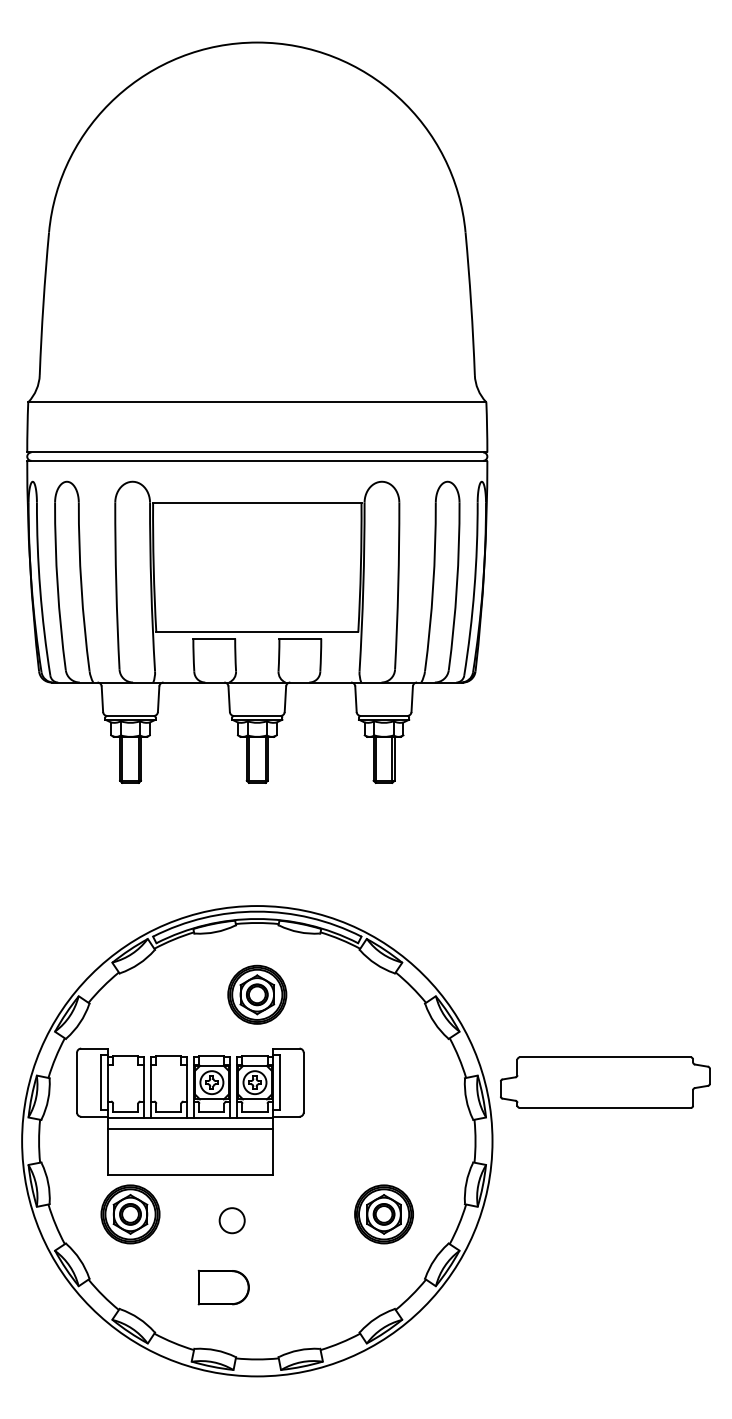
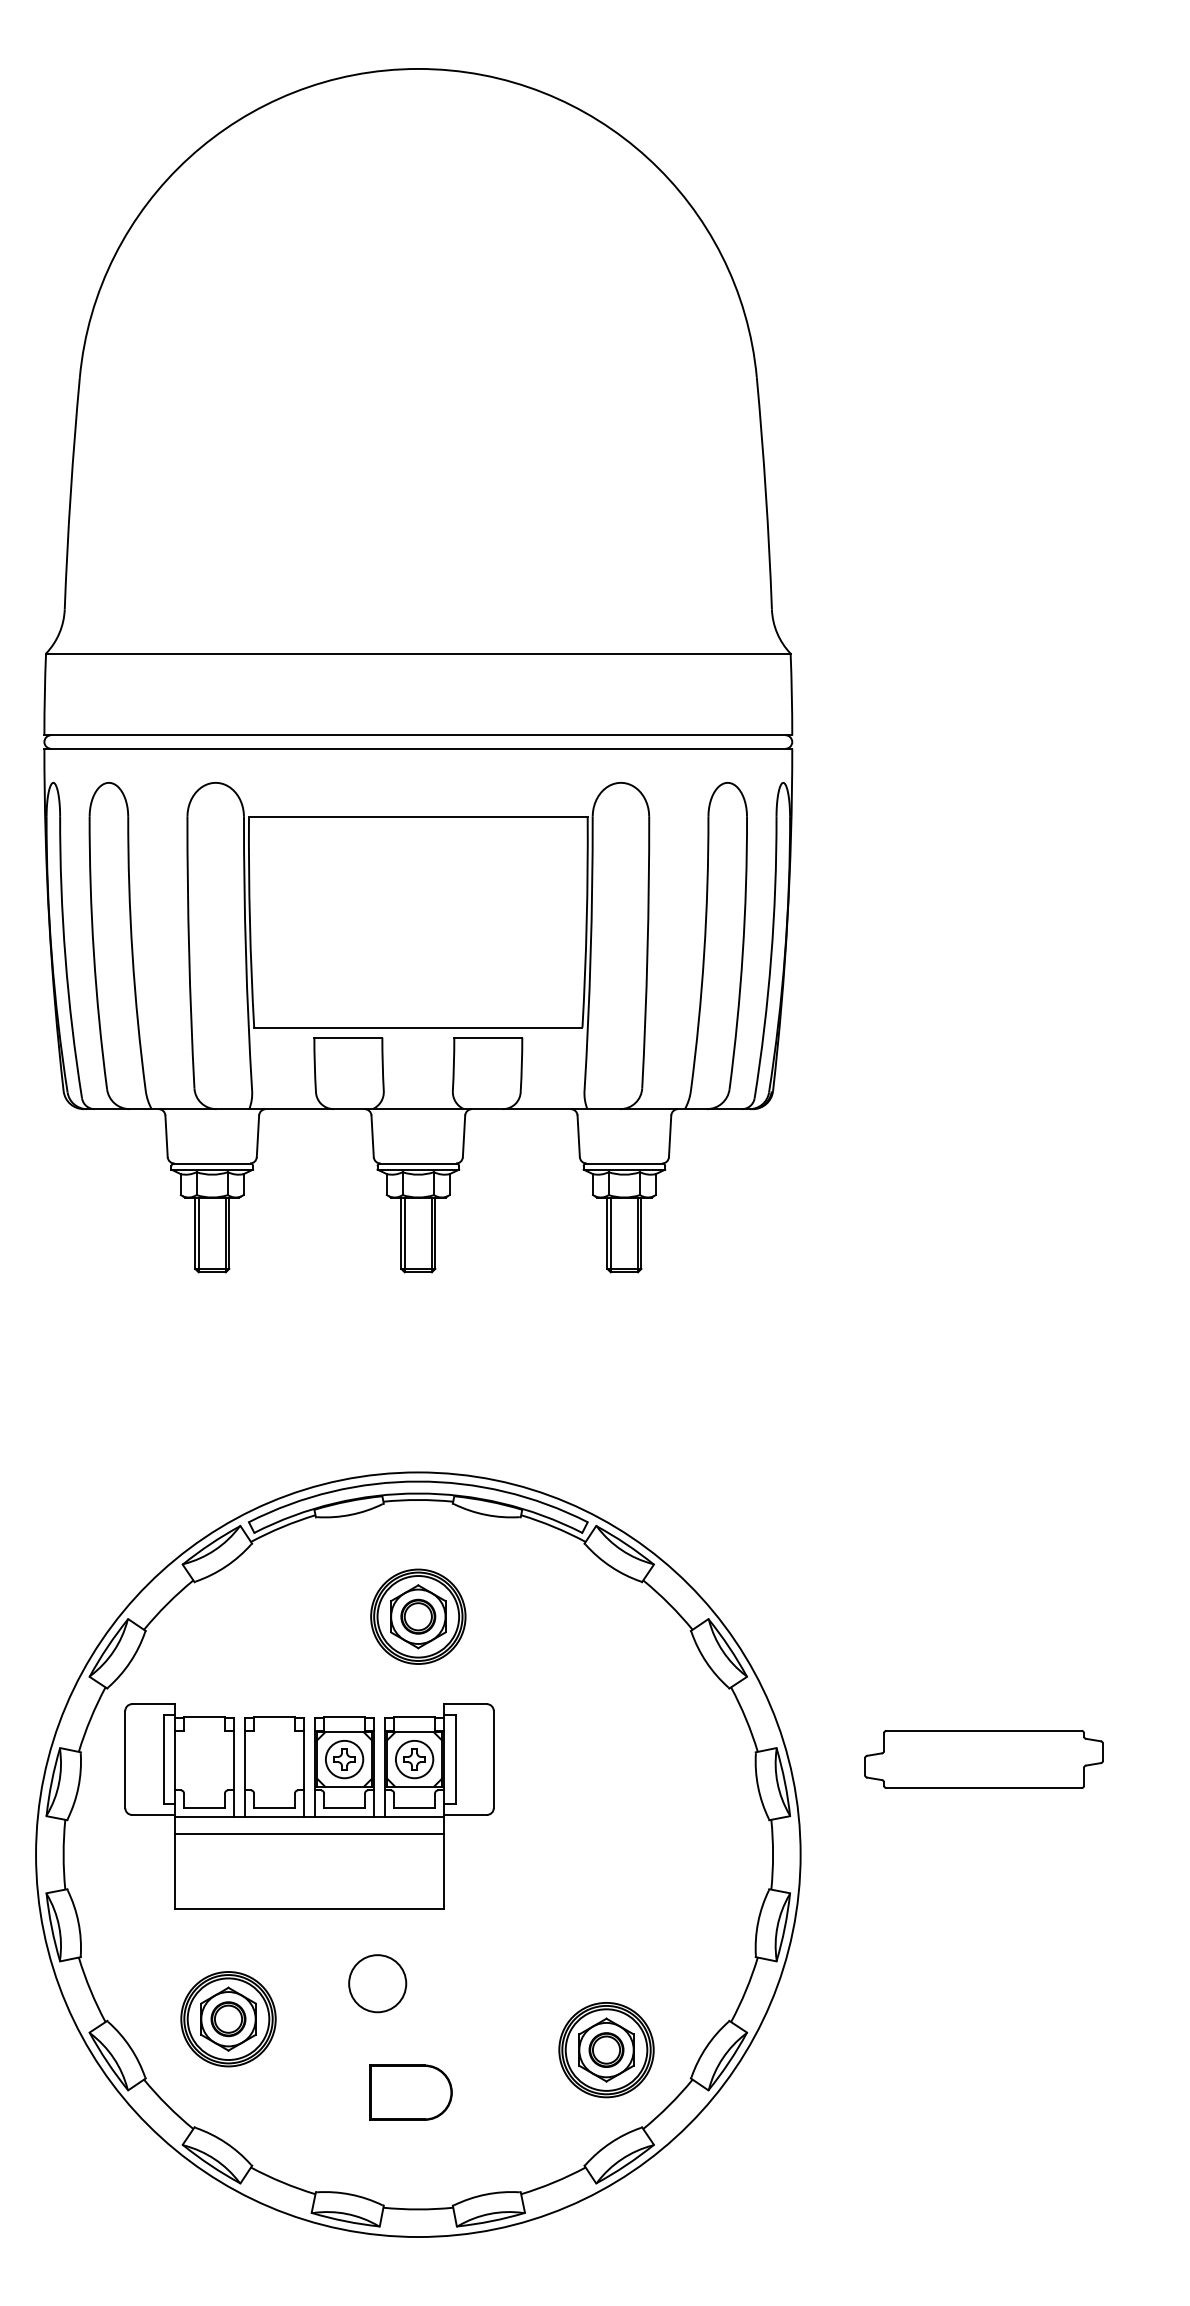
part: (605, 1082) -> (984, 1759), size x0.7
part: (130, 1214) -> (228, 2019), moved
part: (383, 1214) -> (605, 2050), moved
circle: (231, 1220) -> (376, 1983), size x1.4
part: (223, 1287) -> (410, 2092), moved

